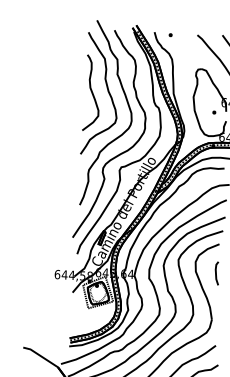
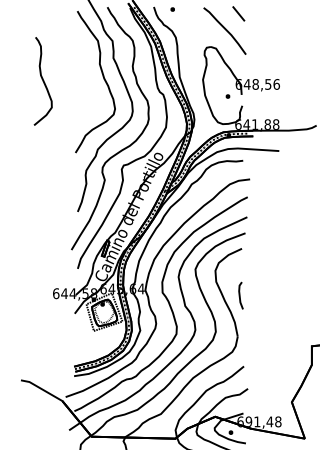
curve: (91, 93) -> (42, 81), moved
line: (216, 273) -> (240, 295), moved

